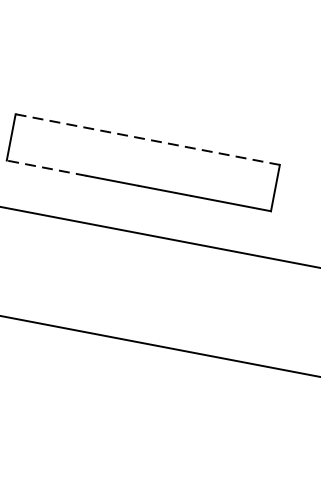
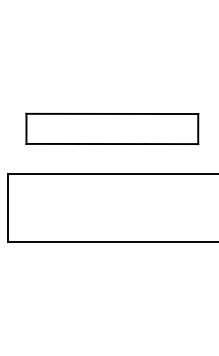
line: (148, 138) -> (112, 113), dashed -> solid
line: (46, 167) -> (52, 143), dashed -> solid

